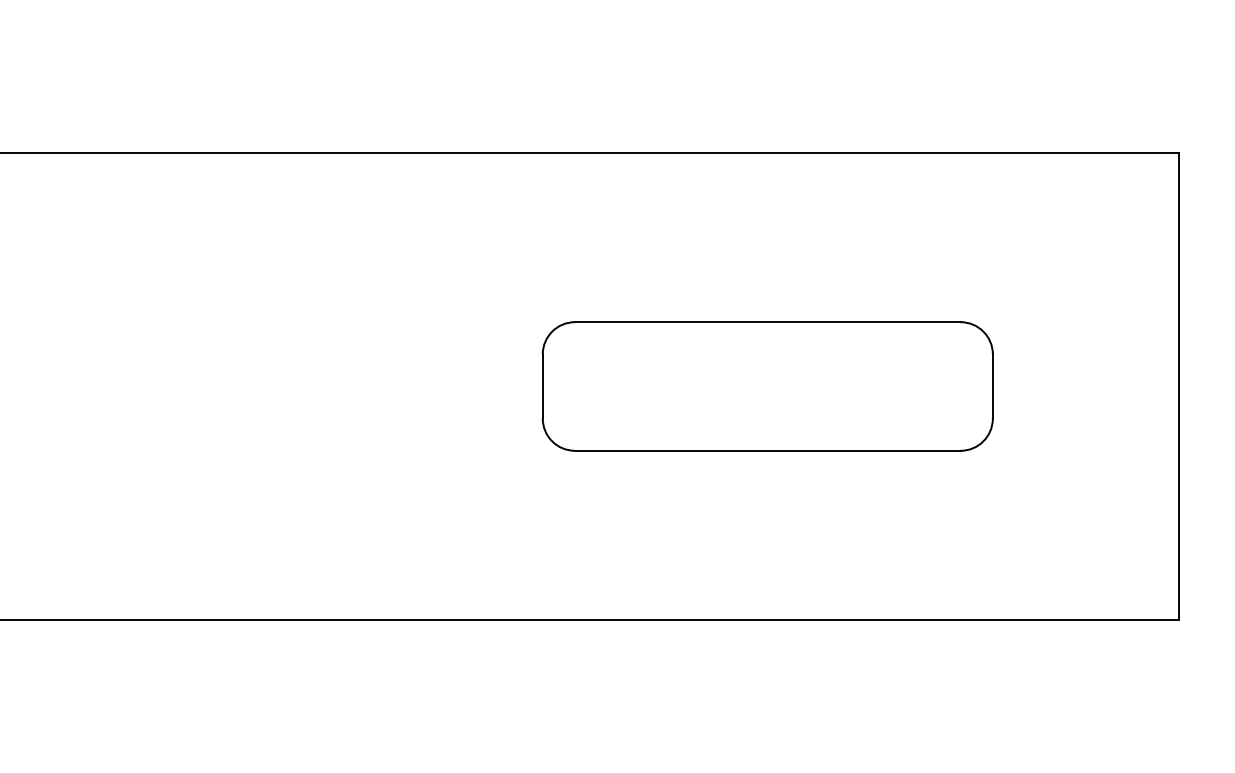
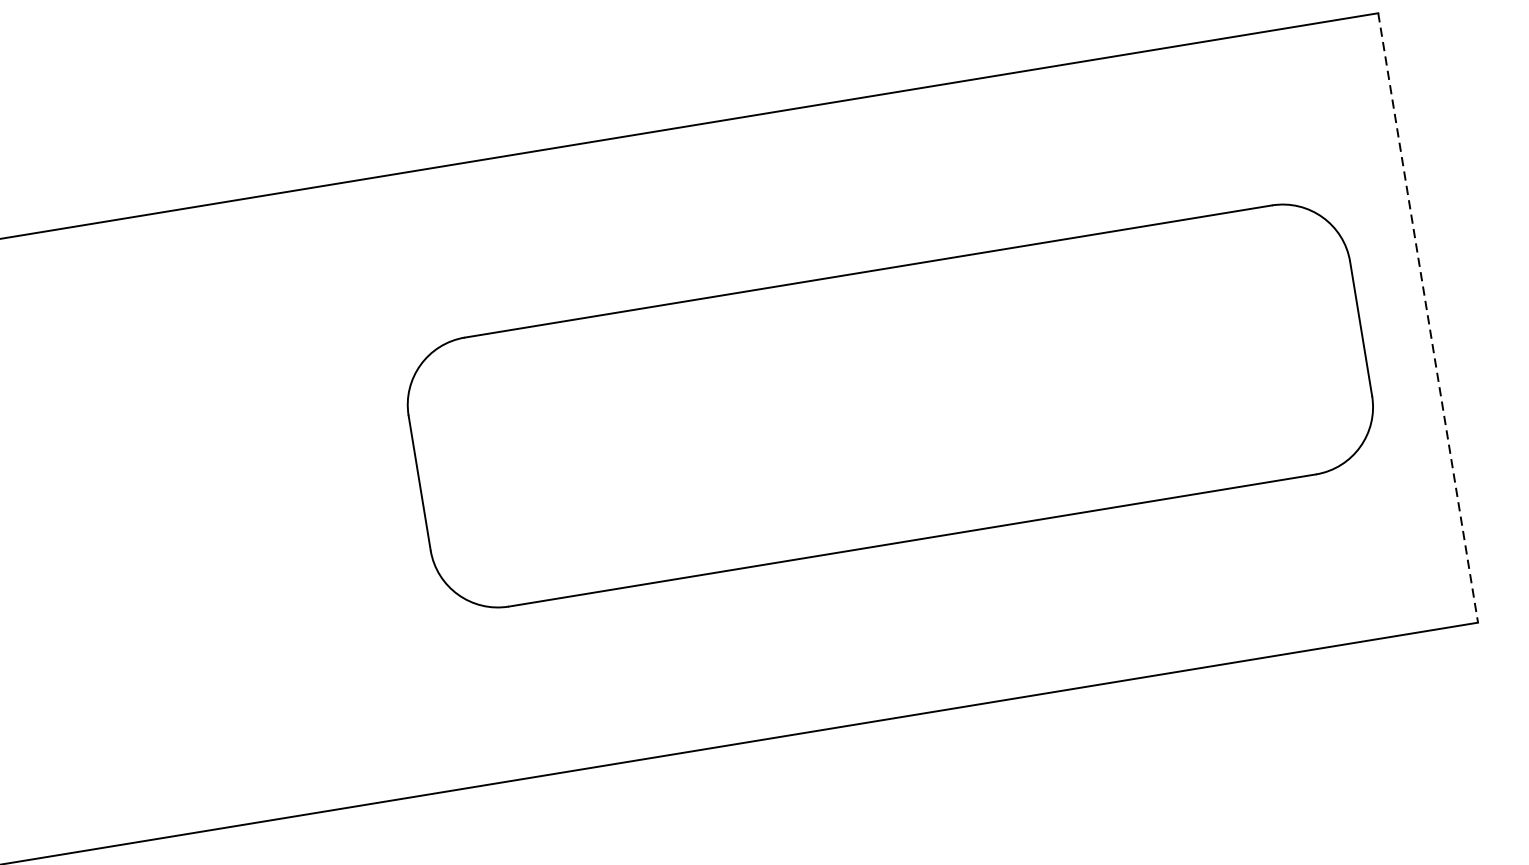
part: (767, 386) -> (889, 406), size x1.6
line: (1179, 386) -> (1428, 317), solid -> dashed

